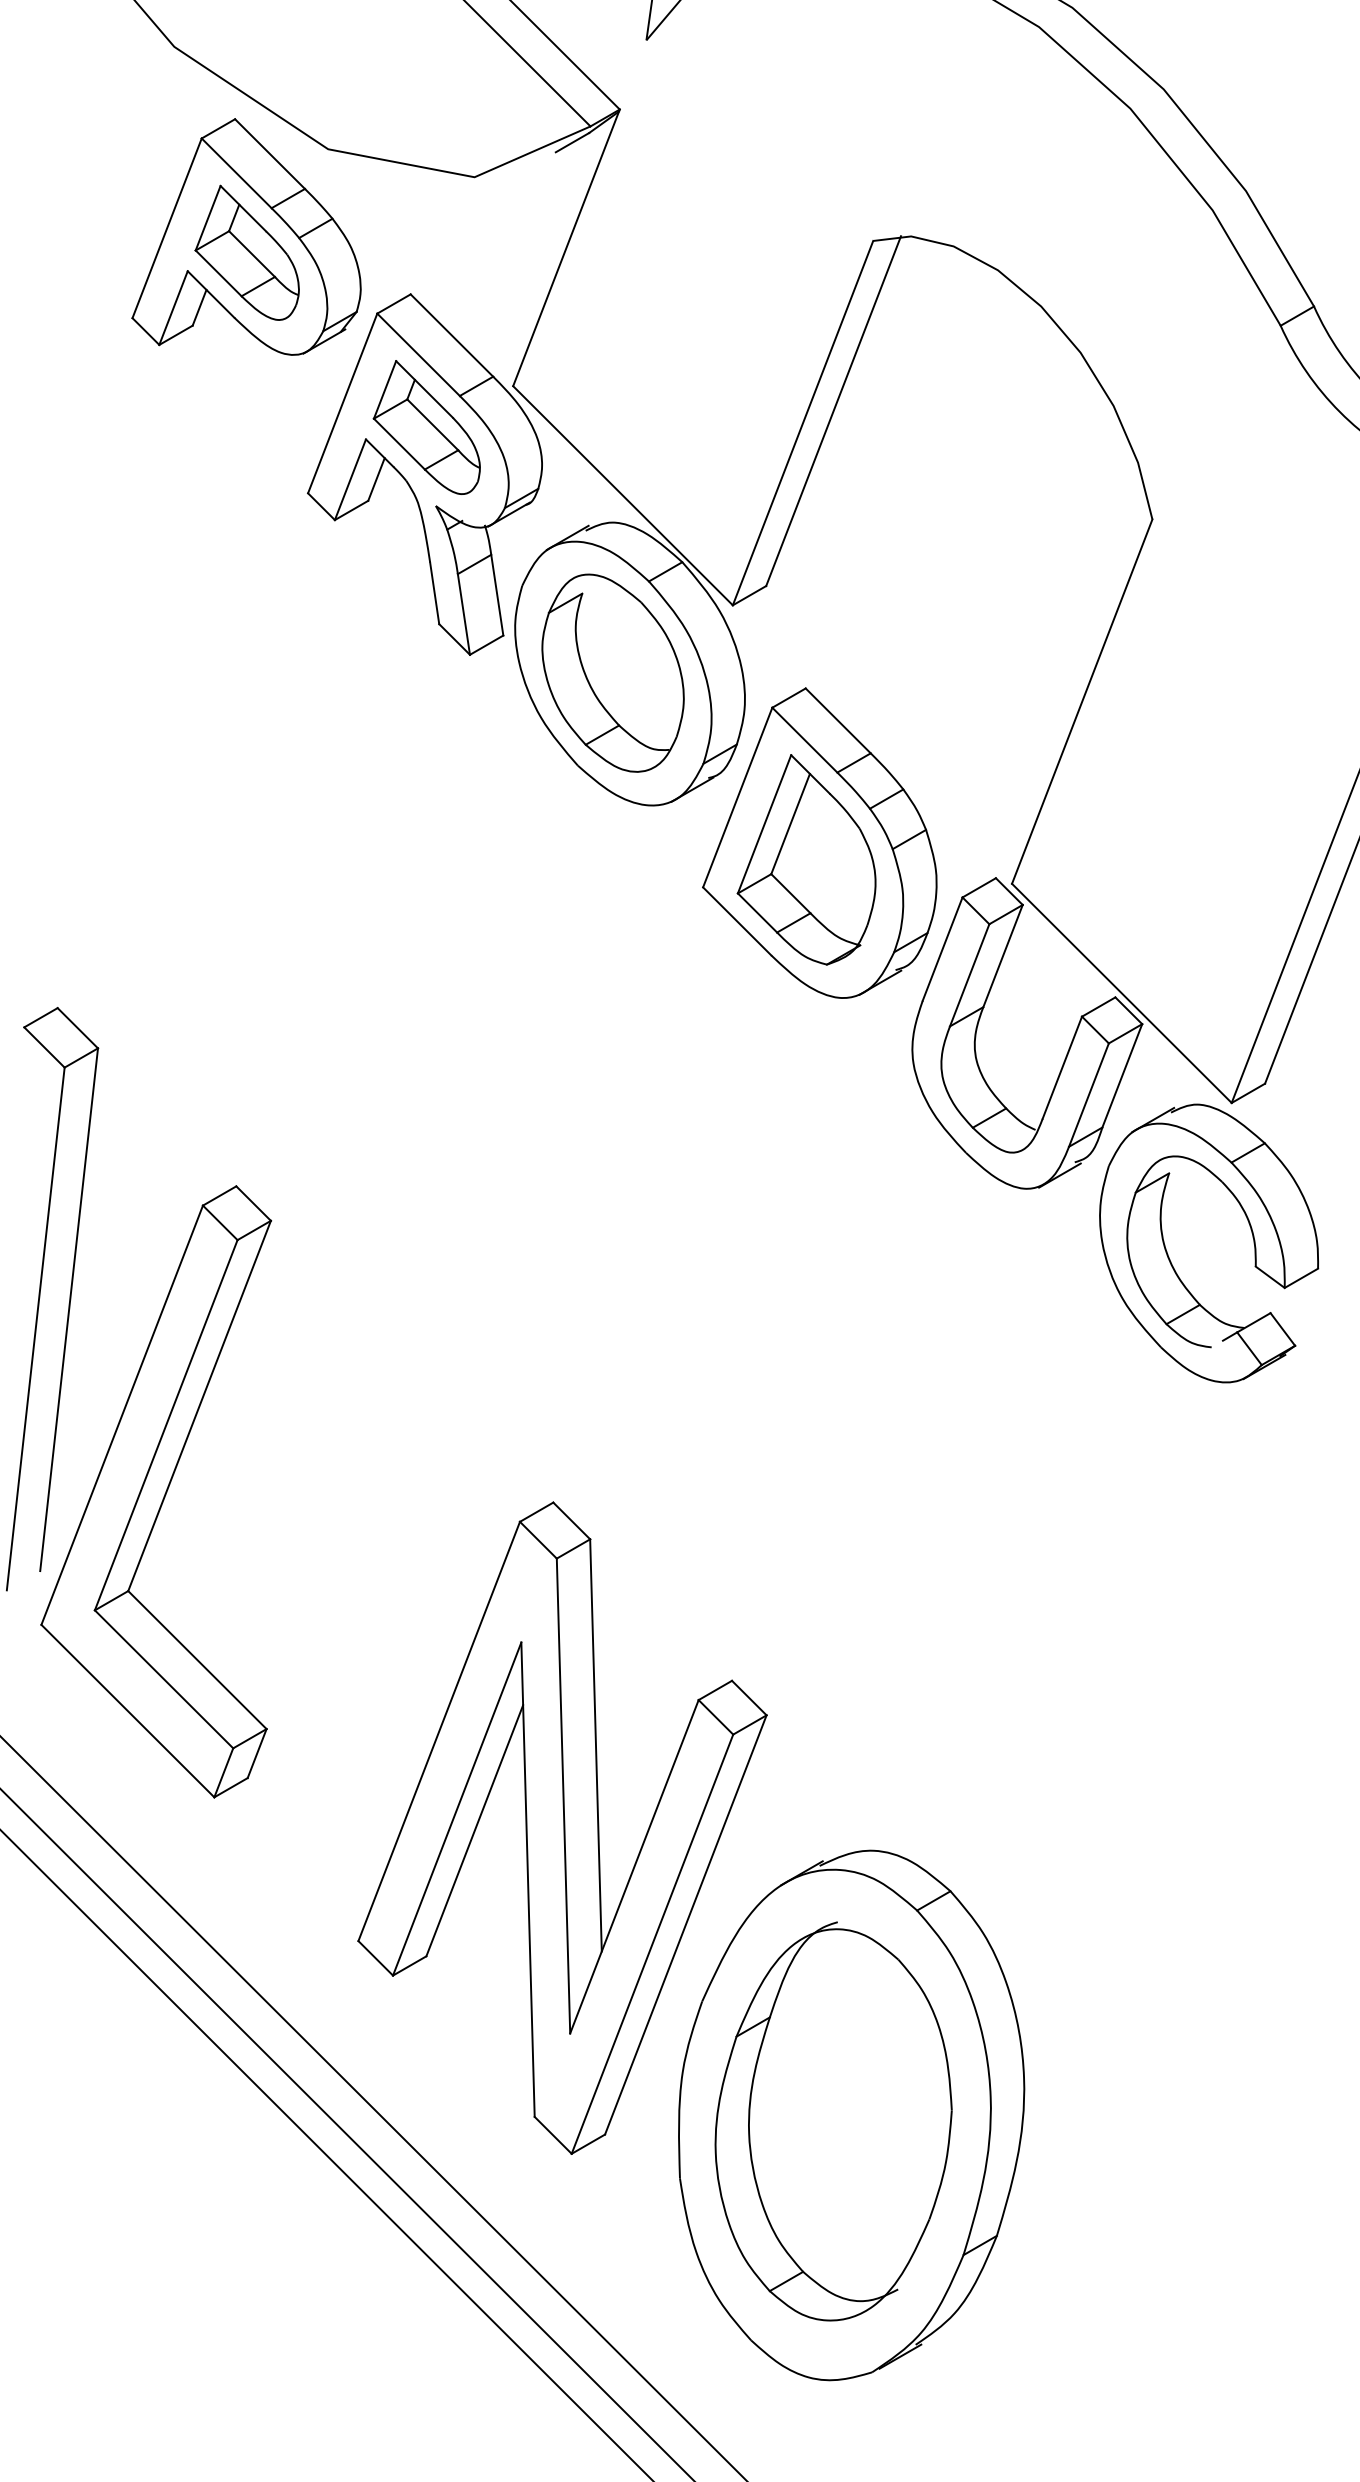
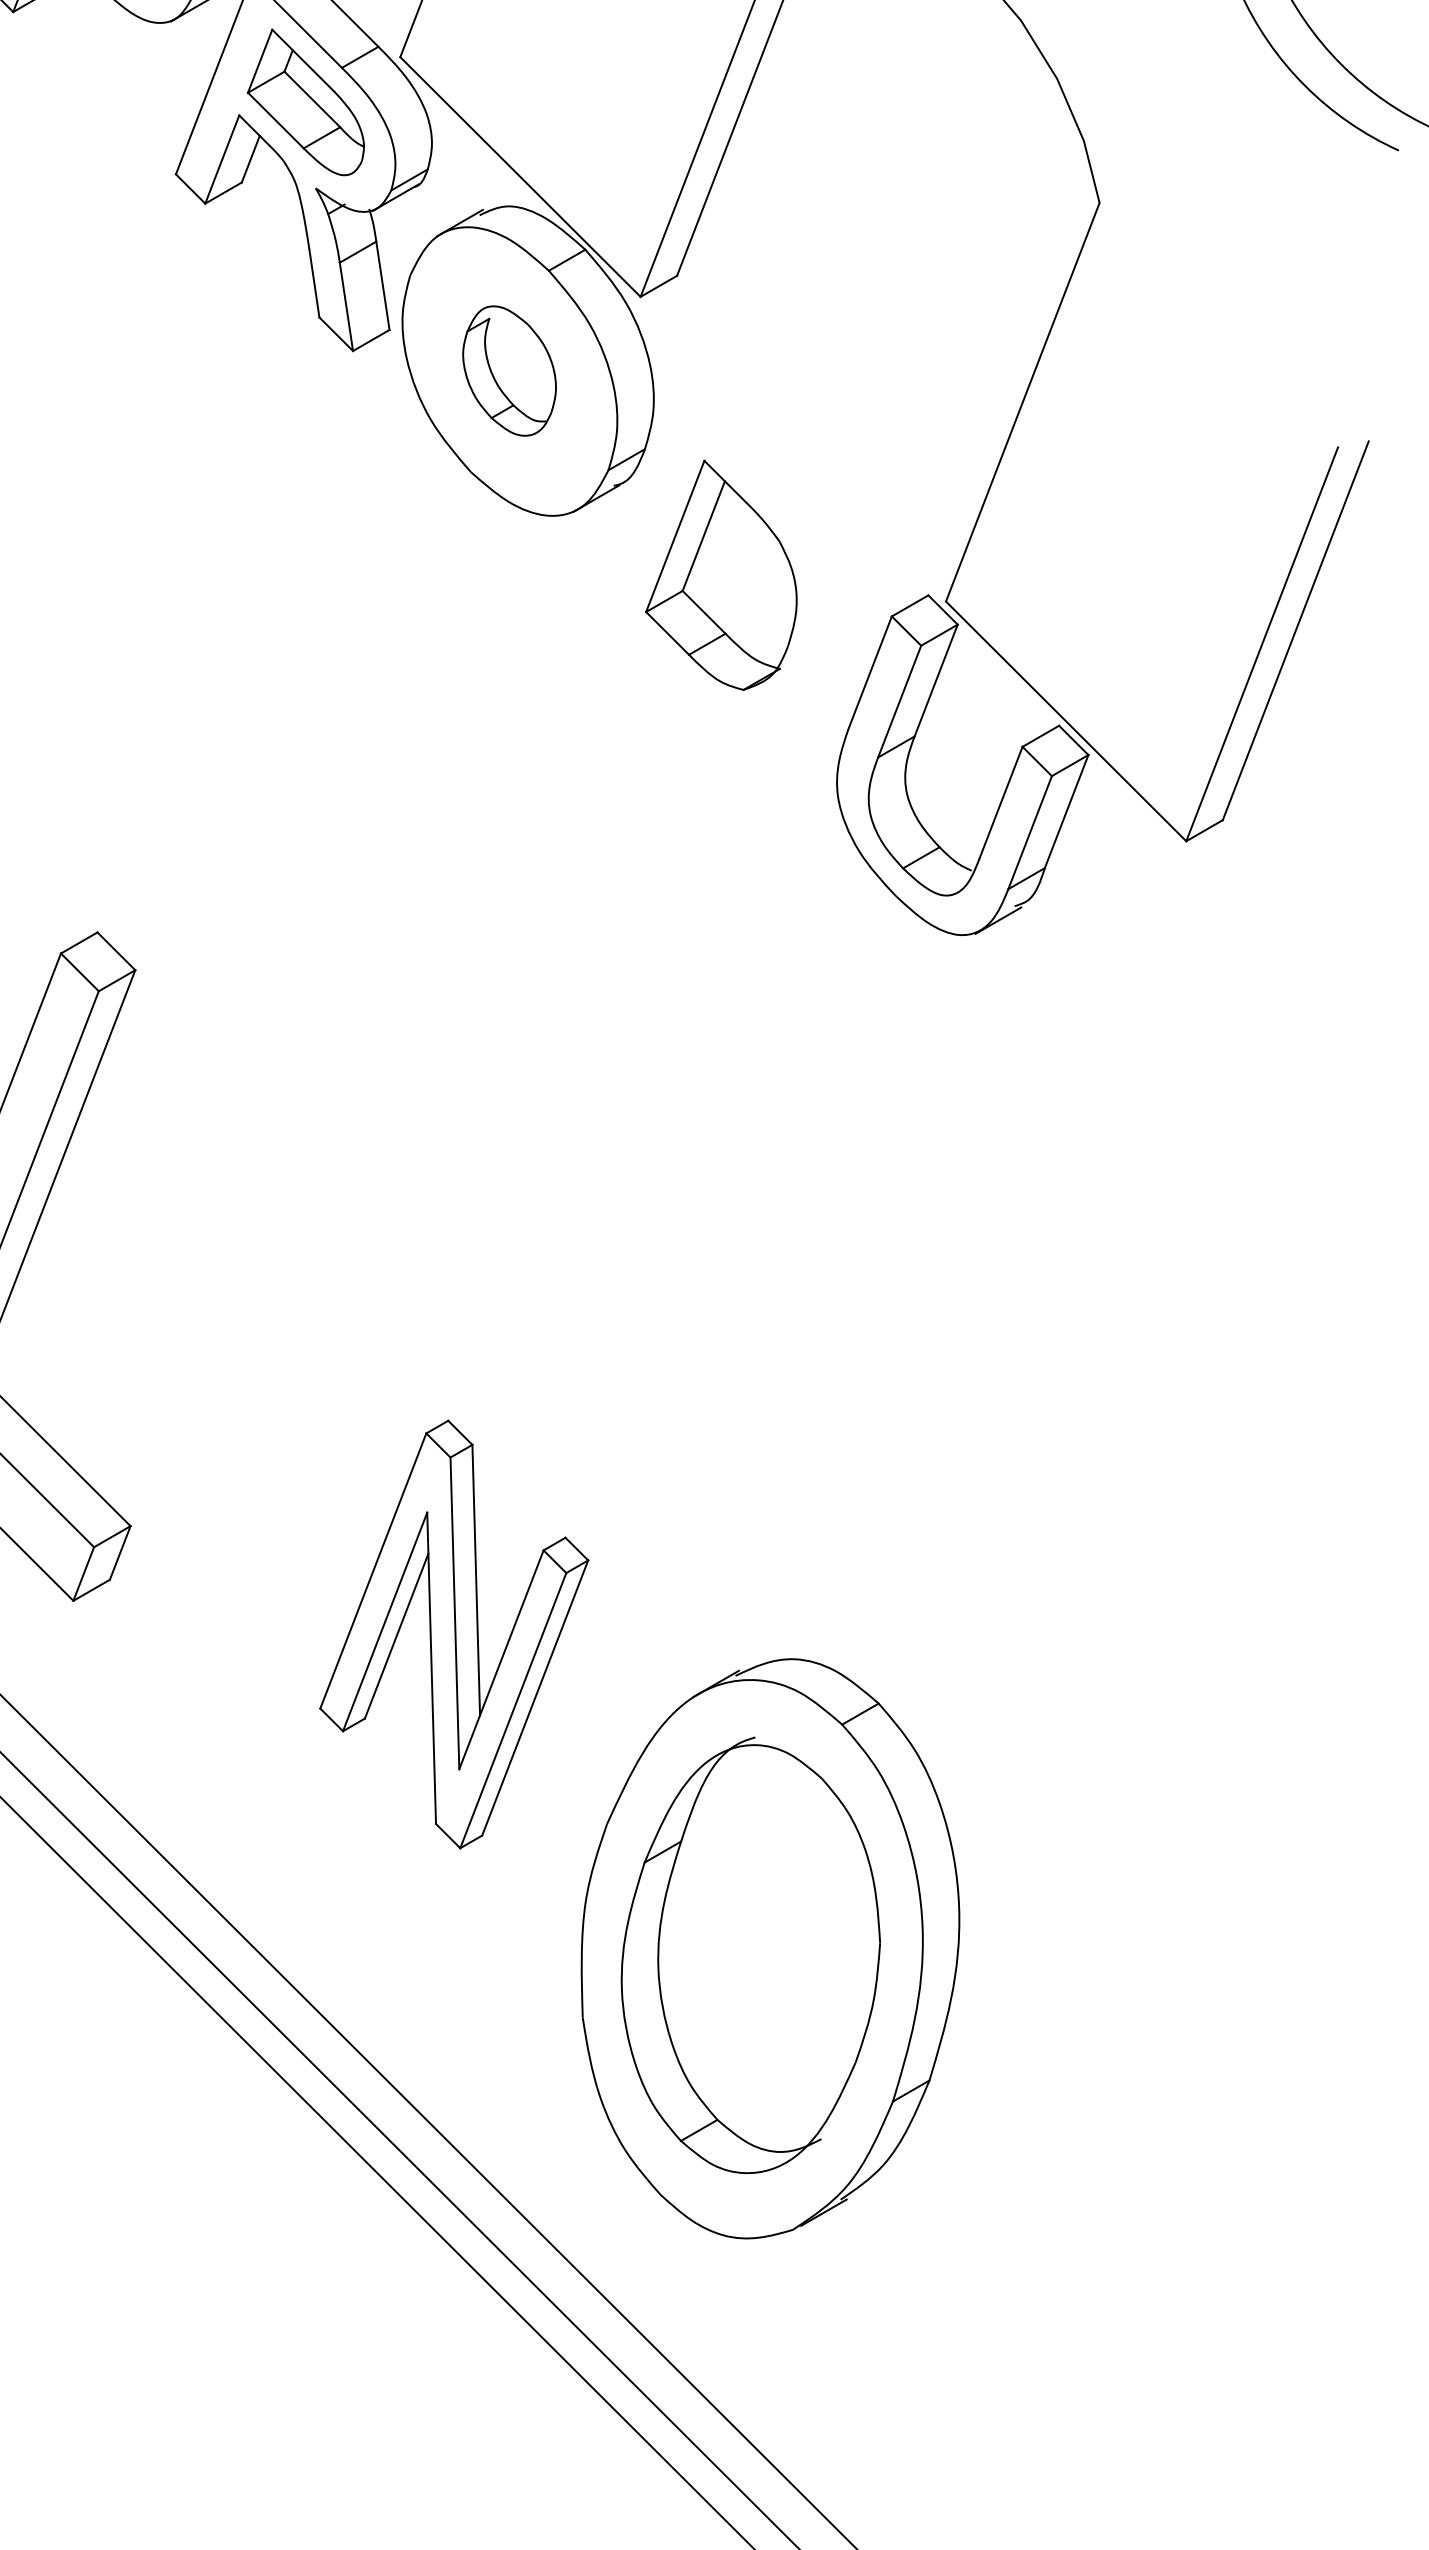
part: (612, 672) -> (508, 370), size x0.6
part: (819, 842) -> (735, 556), removed
part: (1171, 1261) -> (1120, 1014), removed
part: (562, 1827) -> (454, 1633), size x0.6

